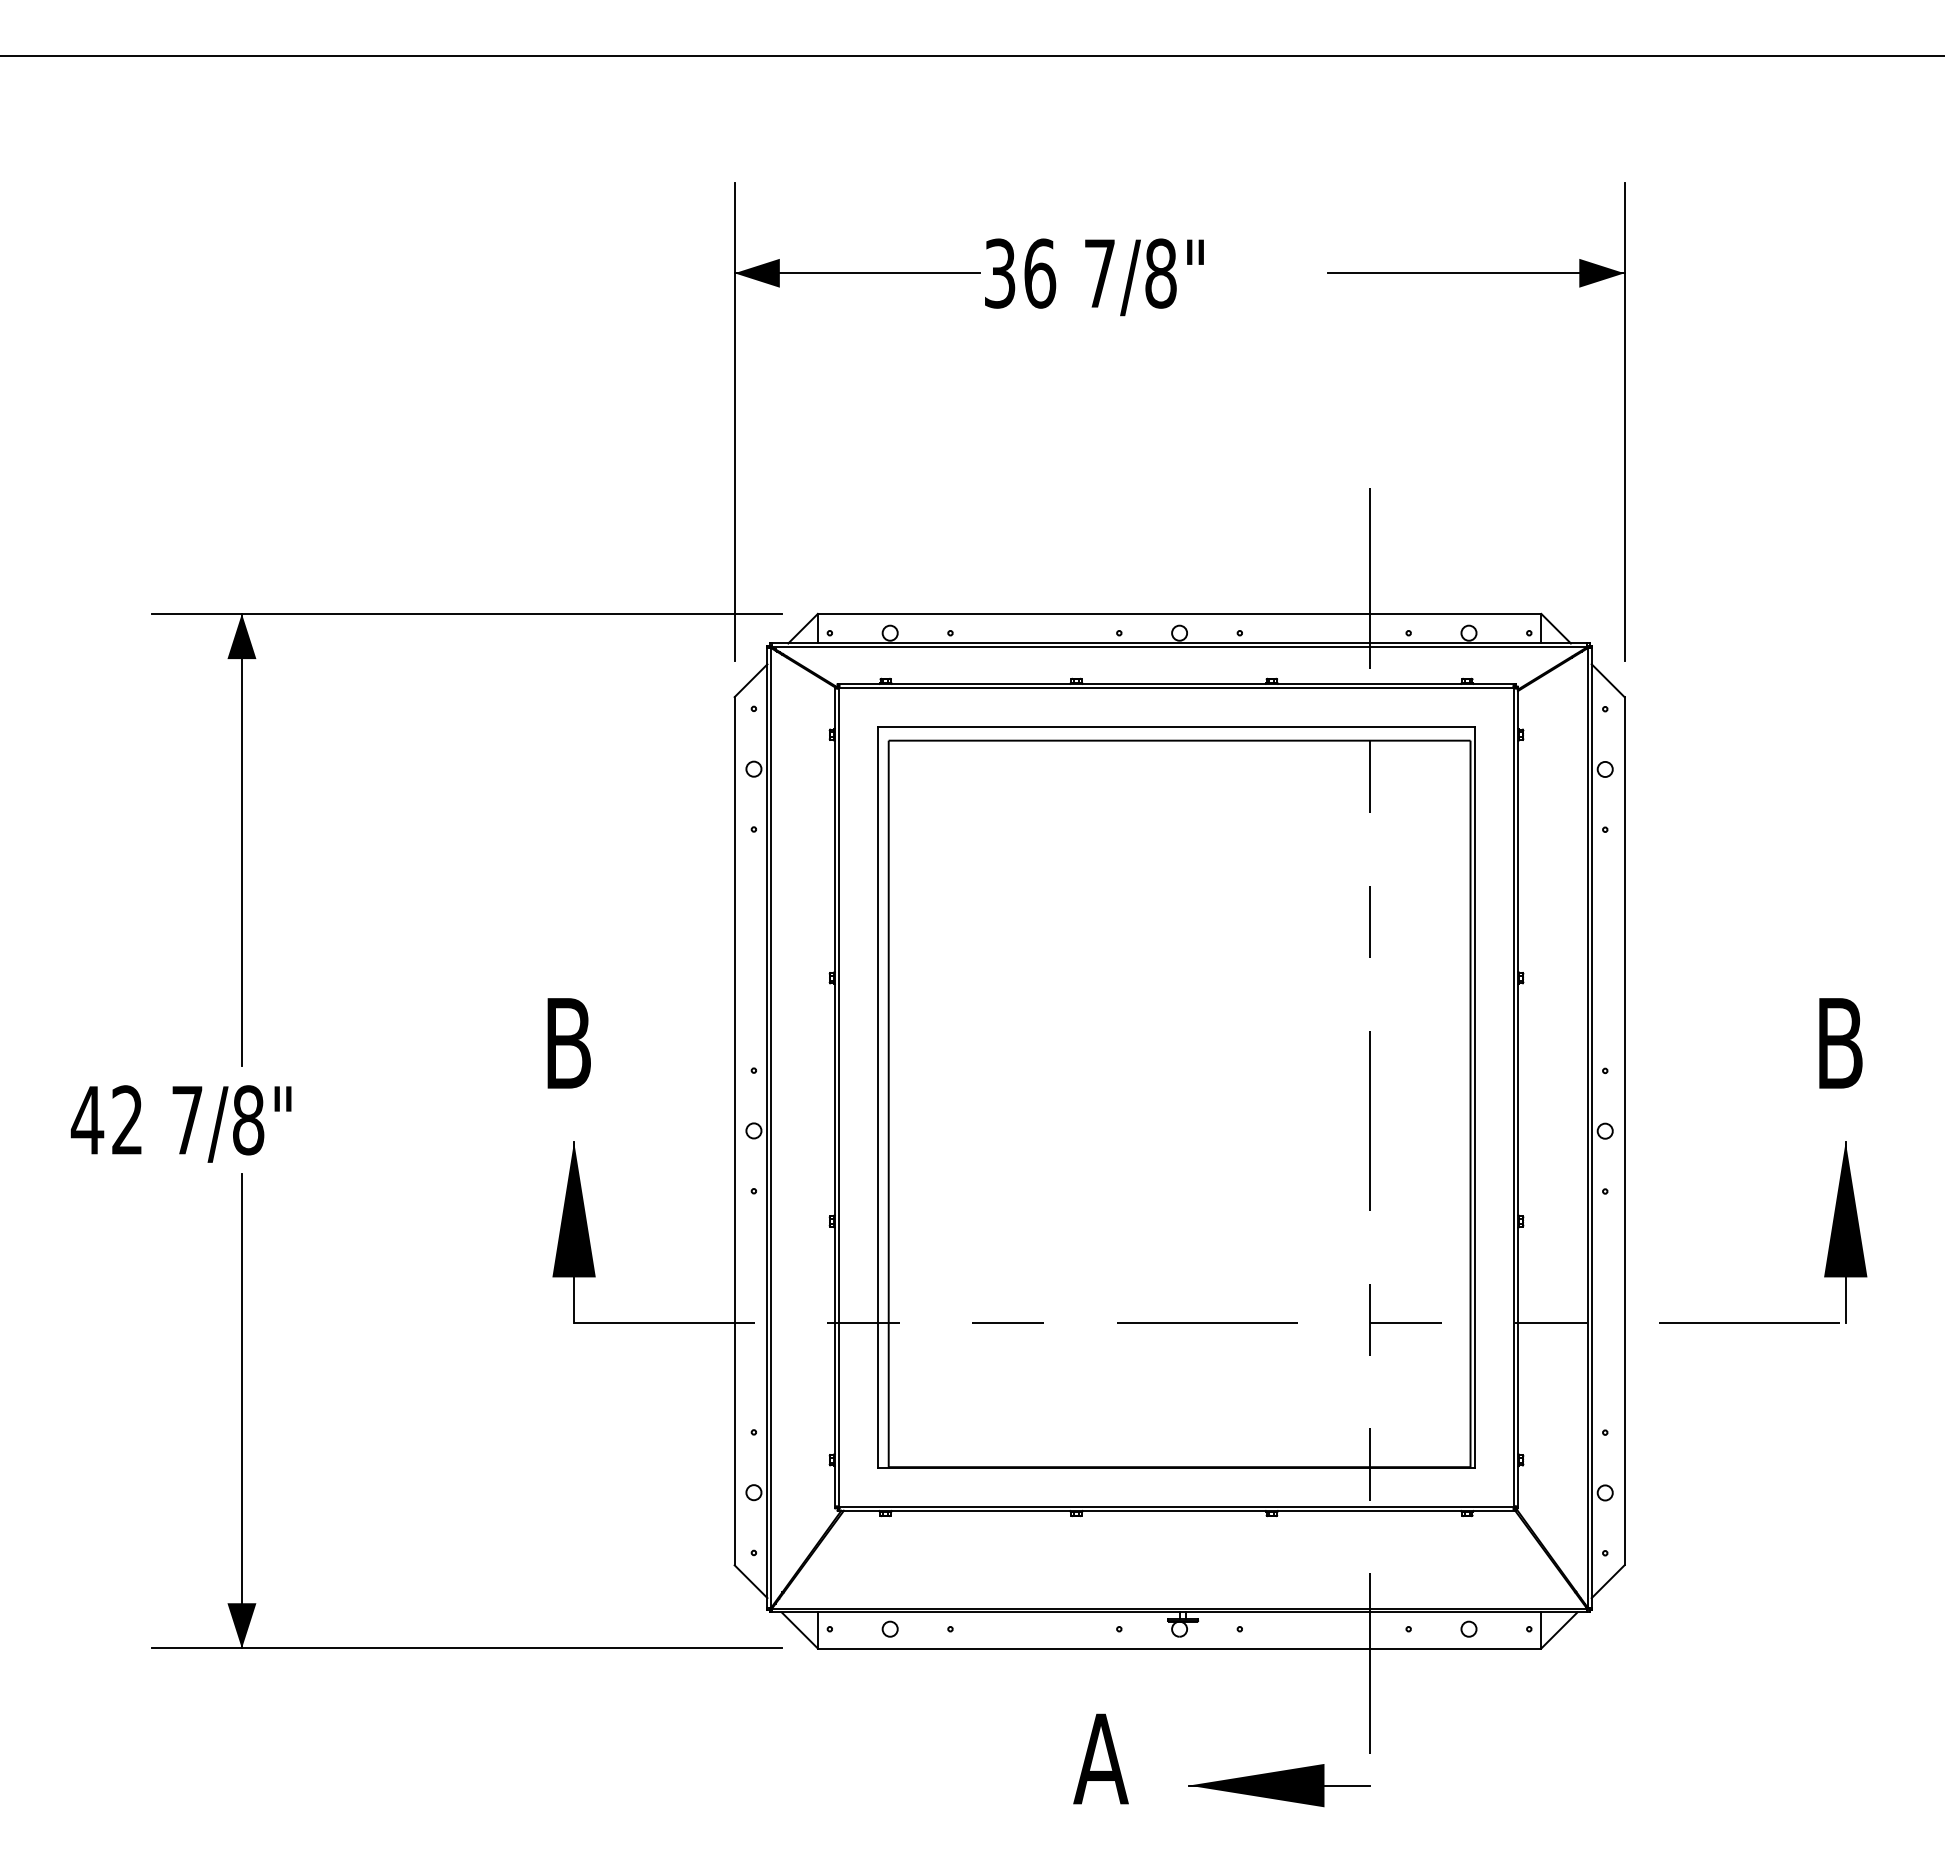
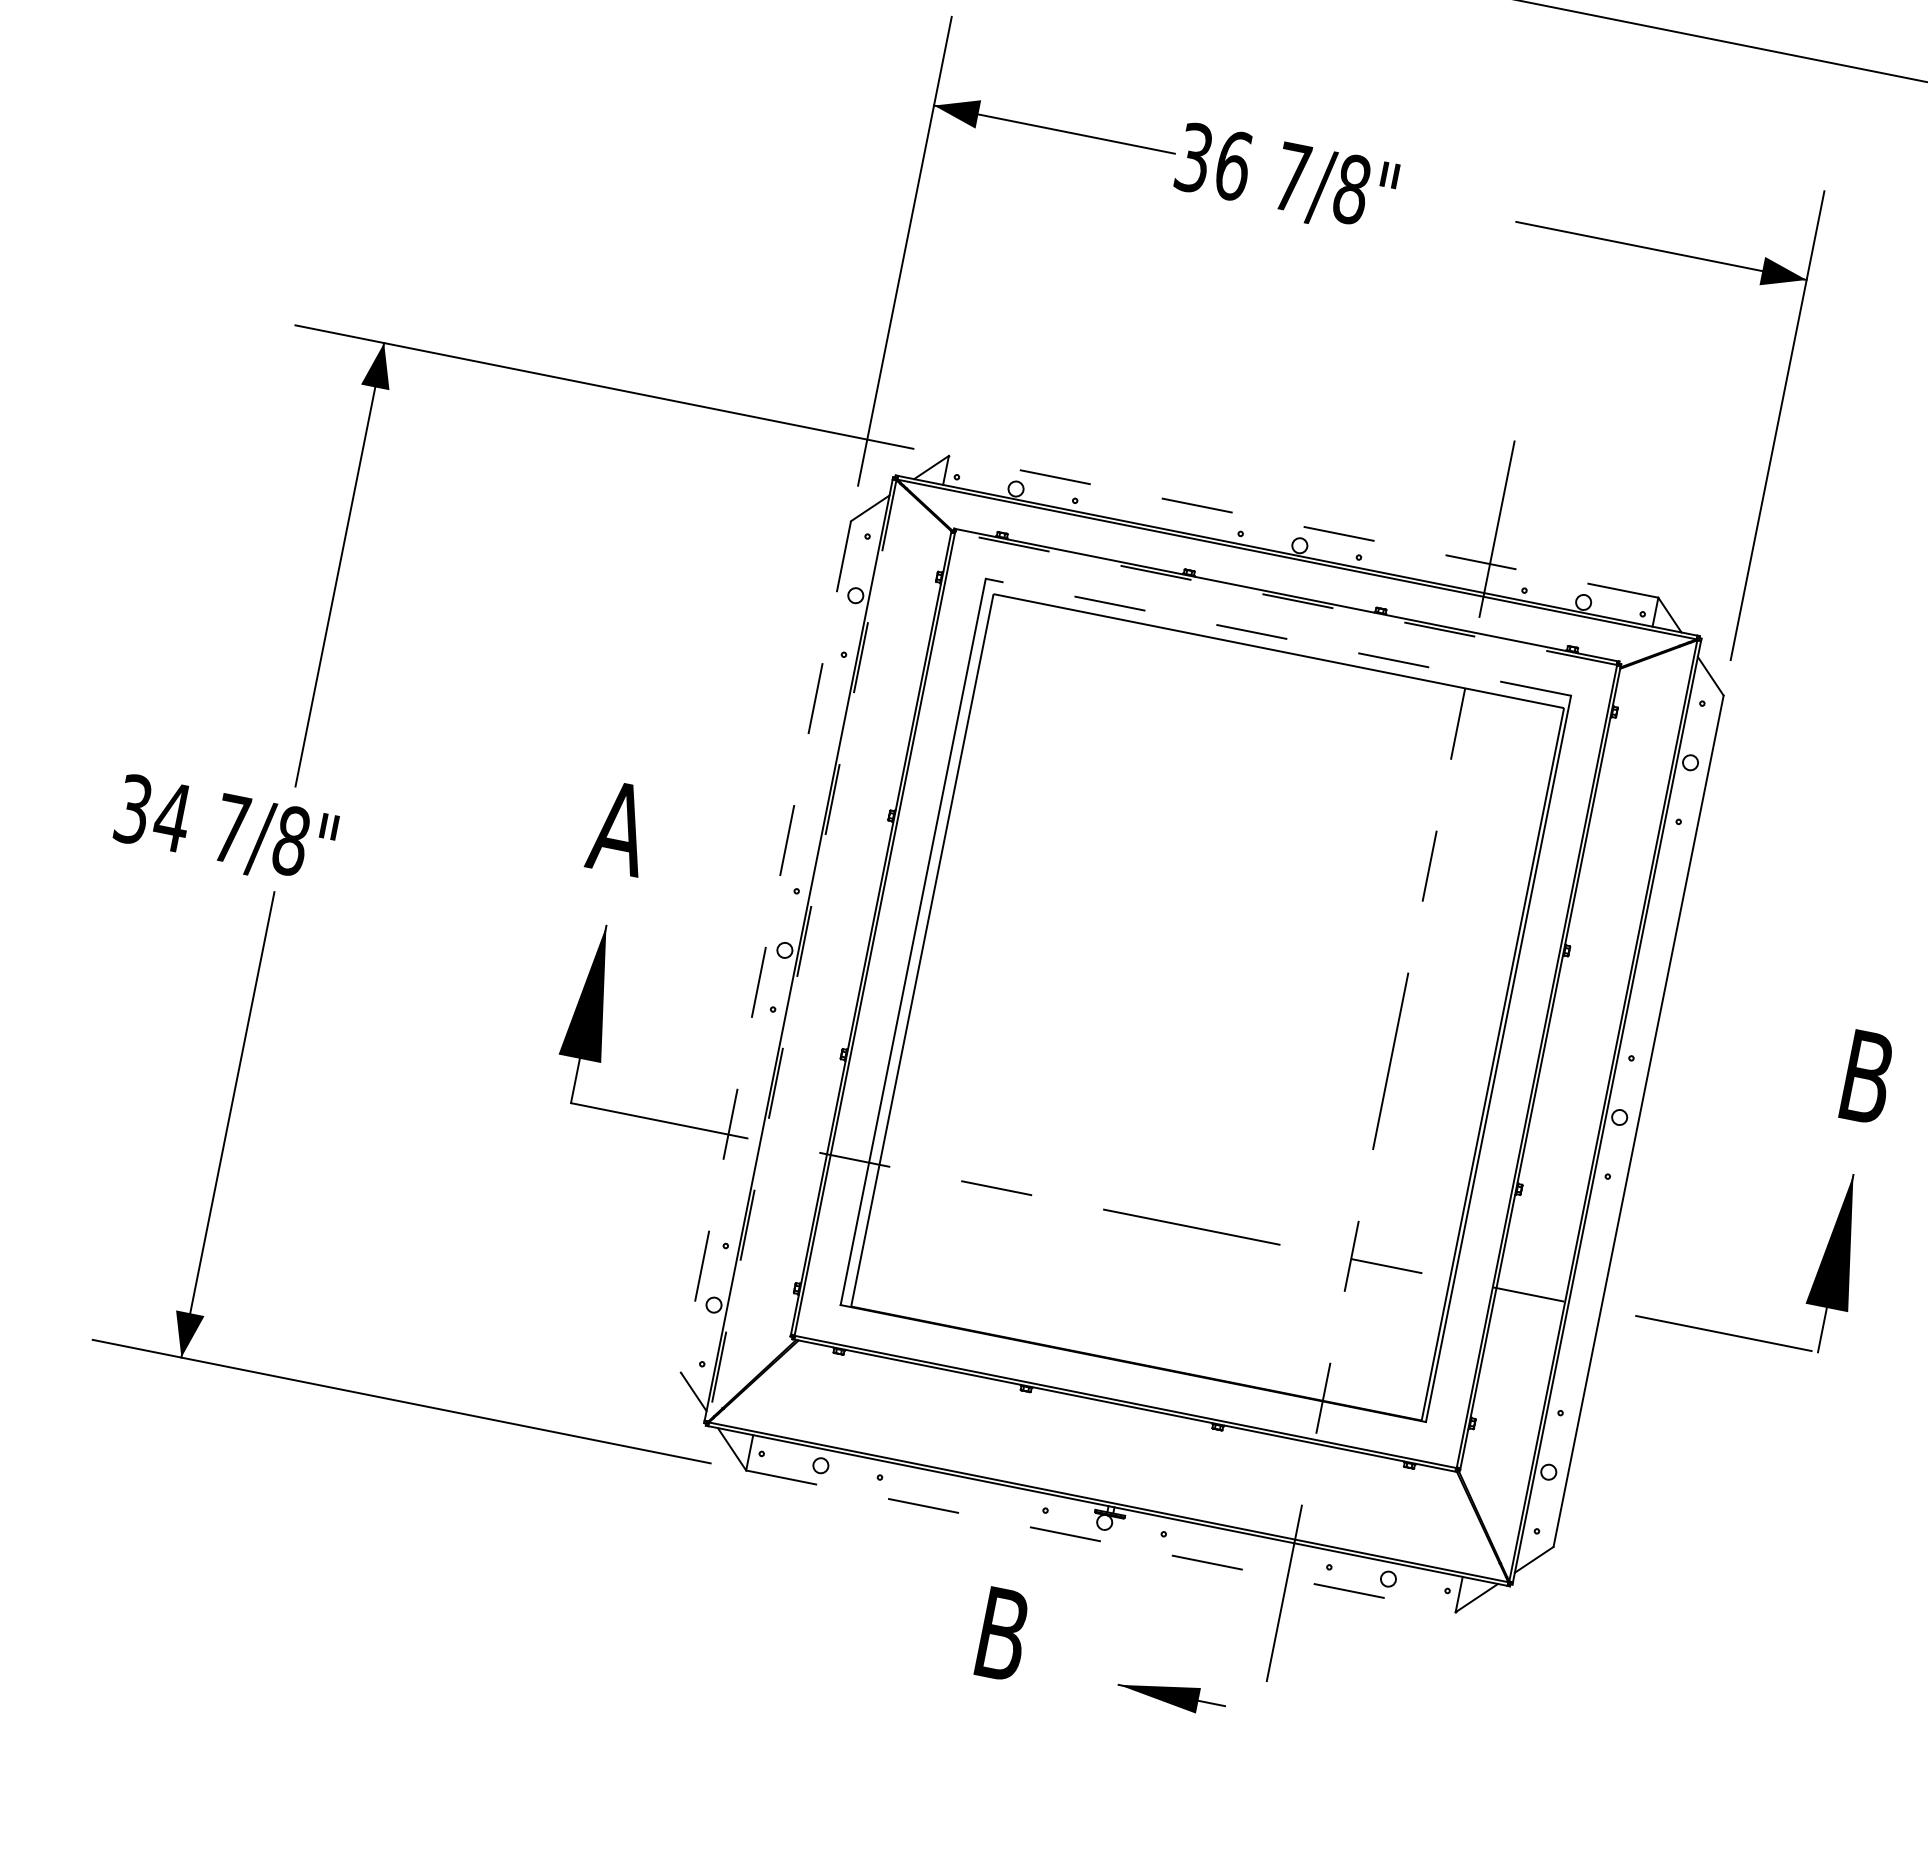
line: (1179, 613) -> (1303, 526), solid -> dashed
line: (1176, 688) -> (1285, 599), solid -> dashed
line: (1176, 727) -> (1278, 637), solid -> dashed
text: (567, 1043) -> (619, 828), B -> A
text: (107, 1120) -> (153, 813), 42 -> 34
line: (771, 1127) -> (802, 950), solid -> dashed
line: (734, 1131) -> (765, 947), solid -> dashed
line: (1179, 1648) -> (1100, 1541), solid -> dashed
text: (1100, 1758) -> (1001, 1633), A -> B
part: (1279, 1785) -> (1172, 1695), size x0.6

